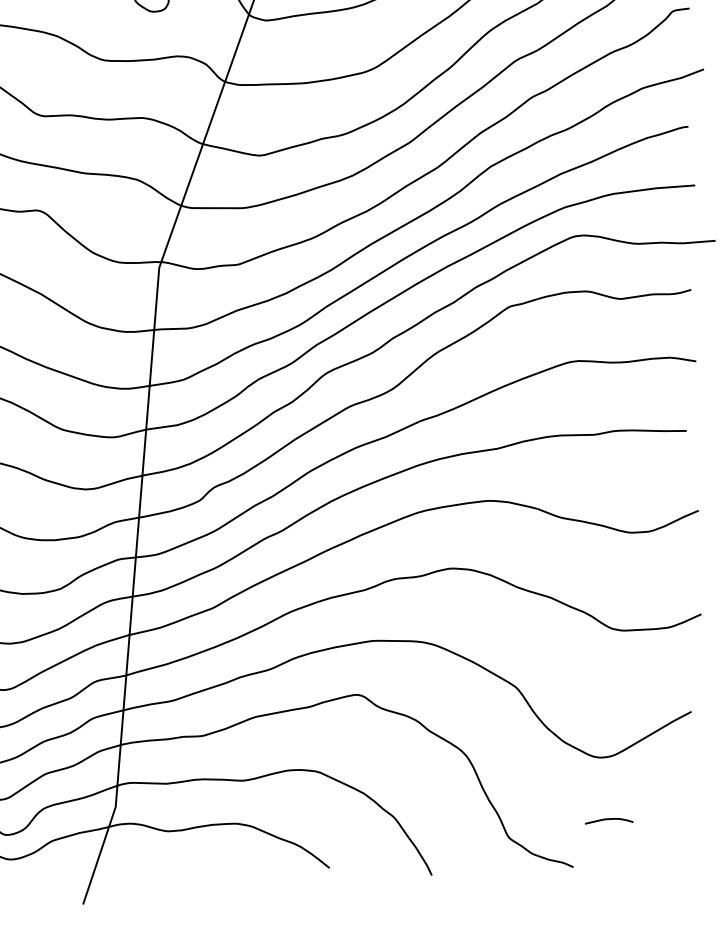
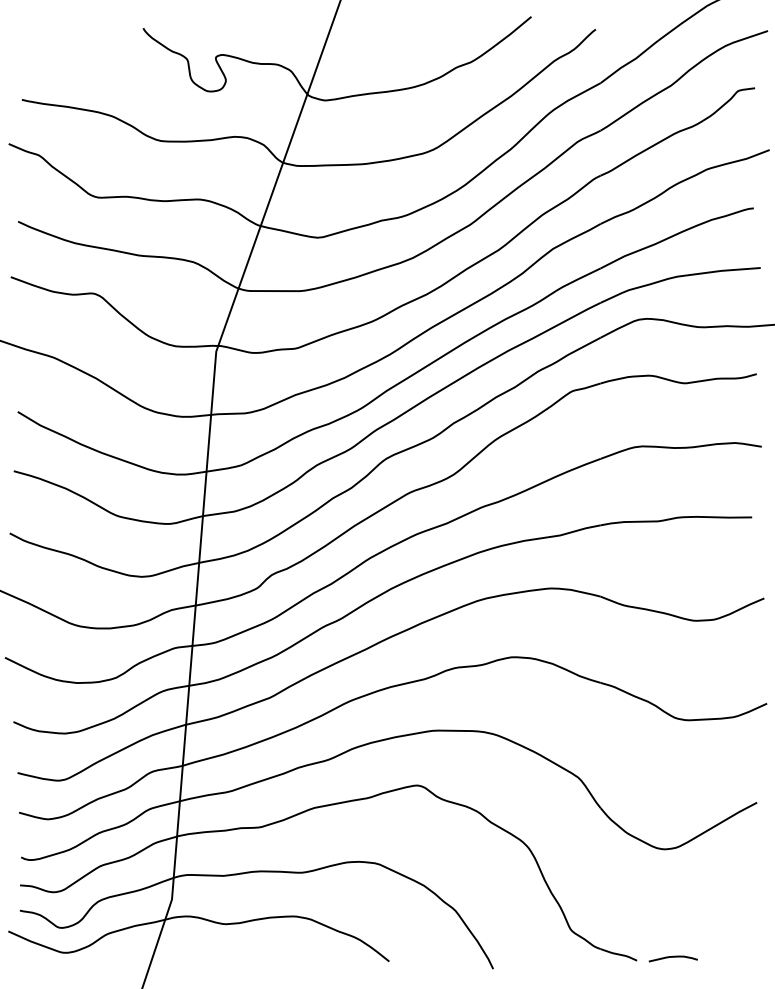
curve: (608, 819) -> (672, 957), moved

